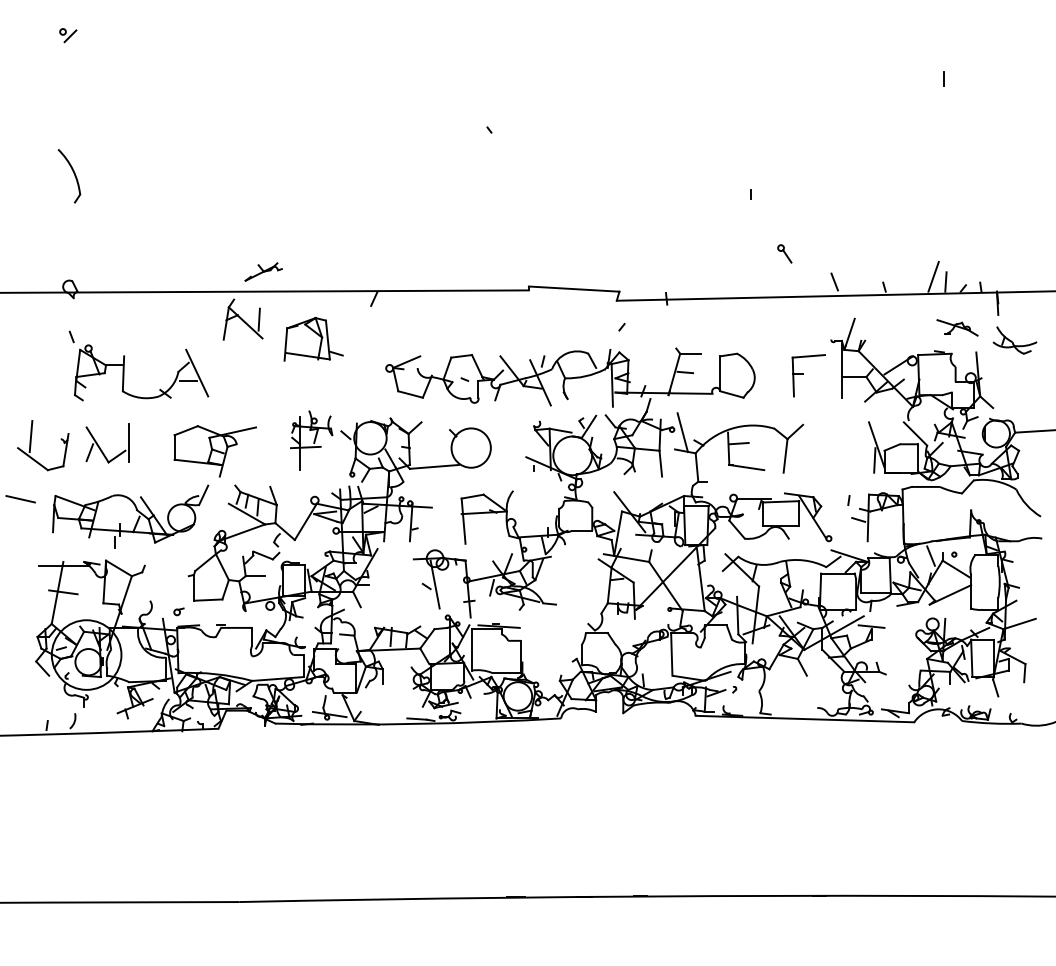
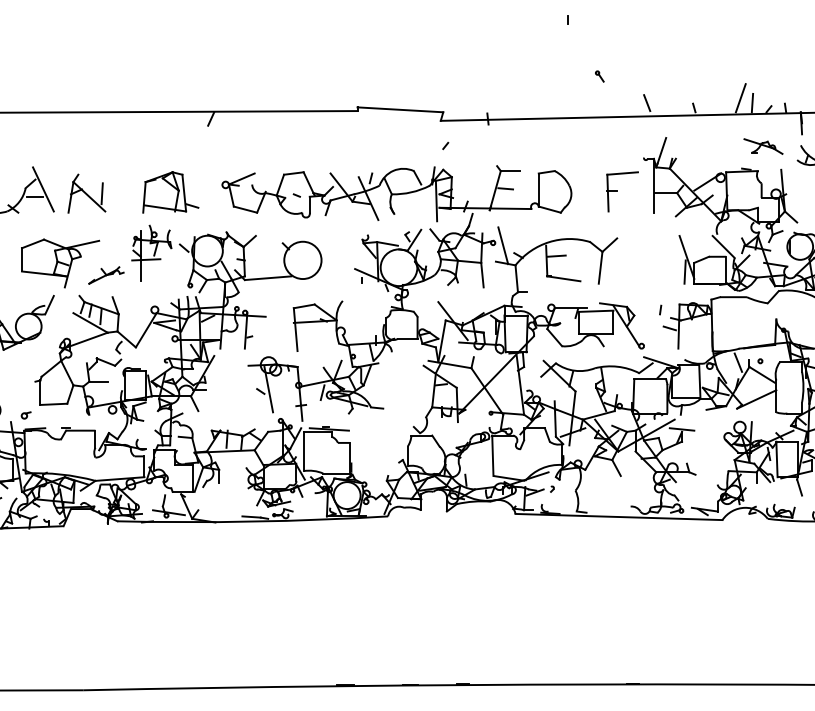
part: (784, 253) -> (599, 76), size x0.62
part: (263, 271) -> (106, 274), moved
part: (242, 319) -> (86, 193), moved
part: (313, 339) -> (170, 192), moved

